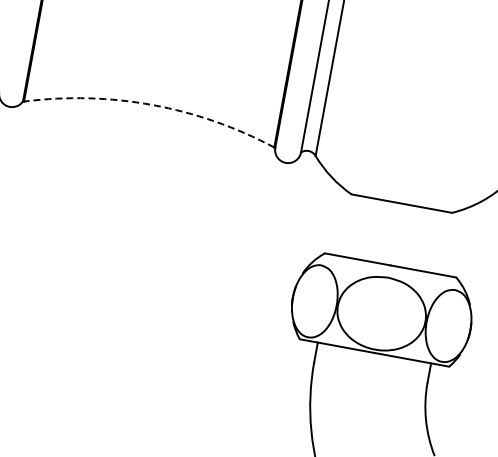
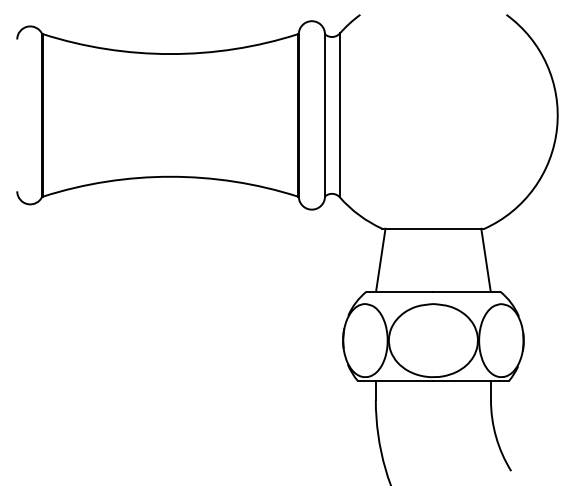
arc: (152, 104) -> (170, 176), dashed -> solid
line: (344, 224) -> (380, 259), added
line: (447, 243) -> (485, 259), added

